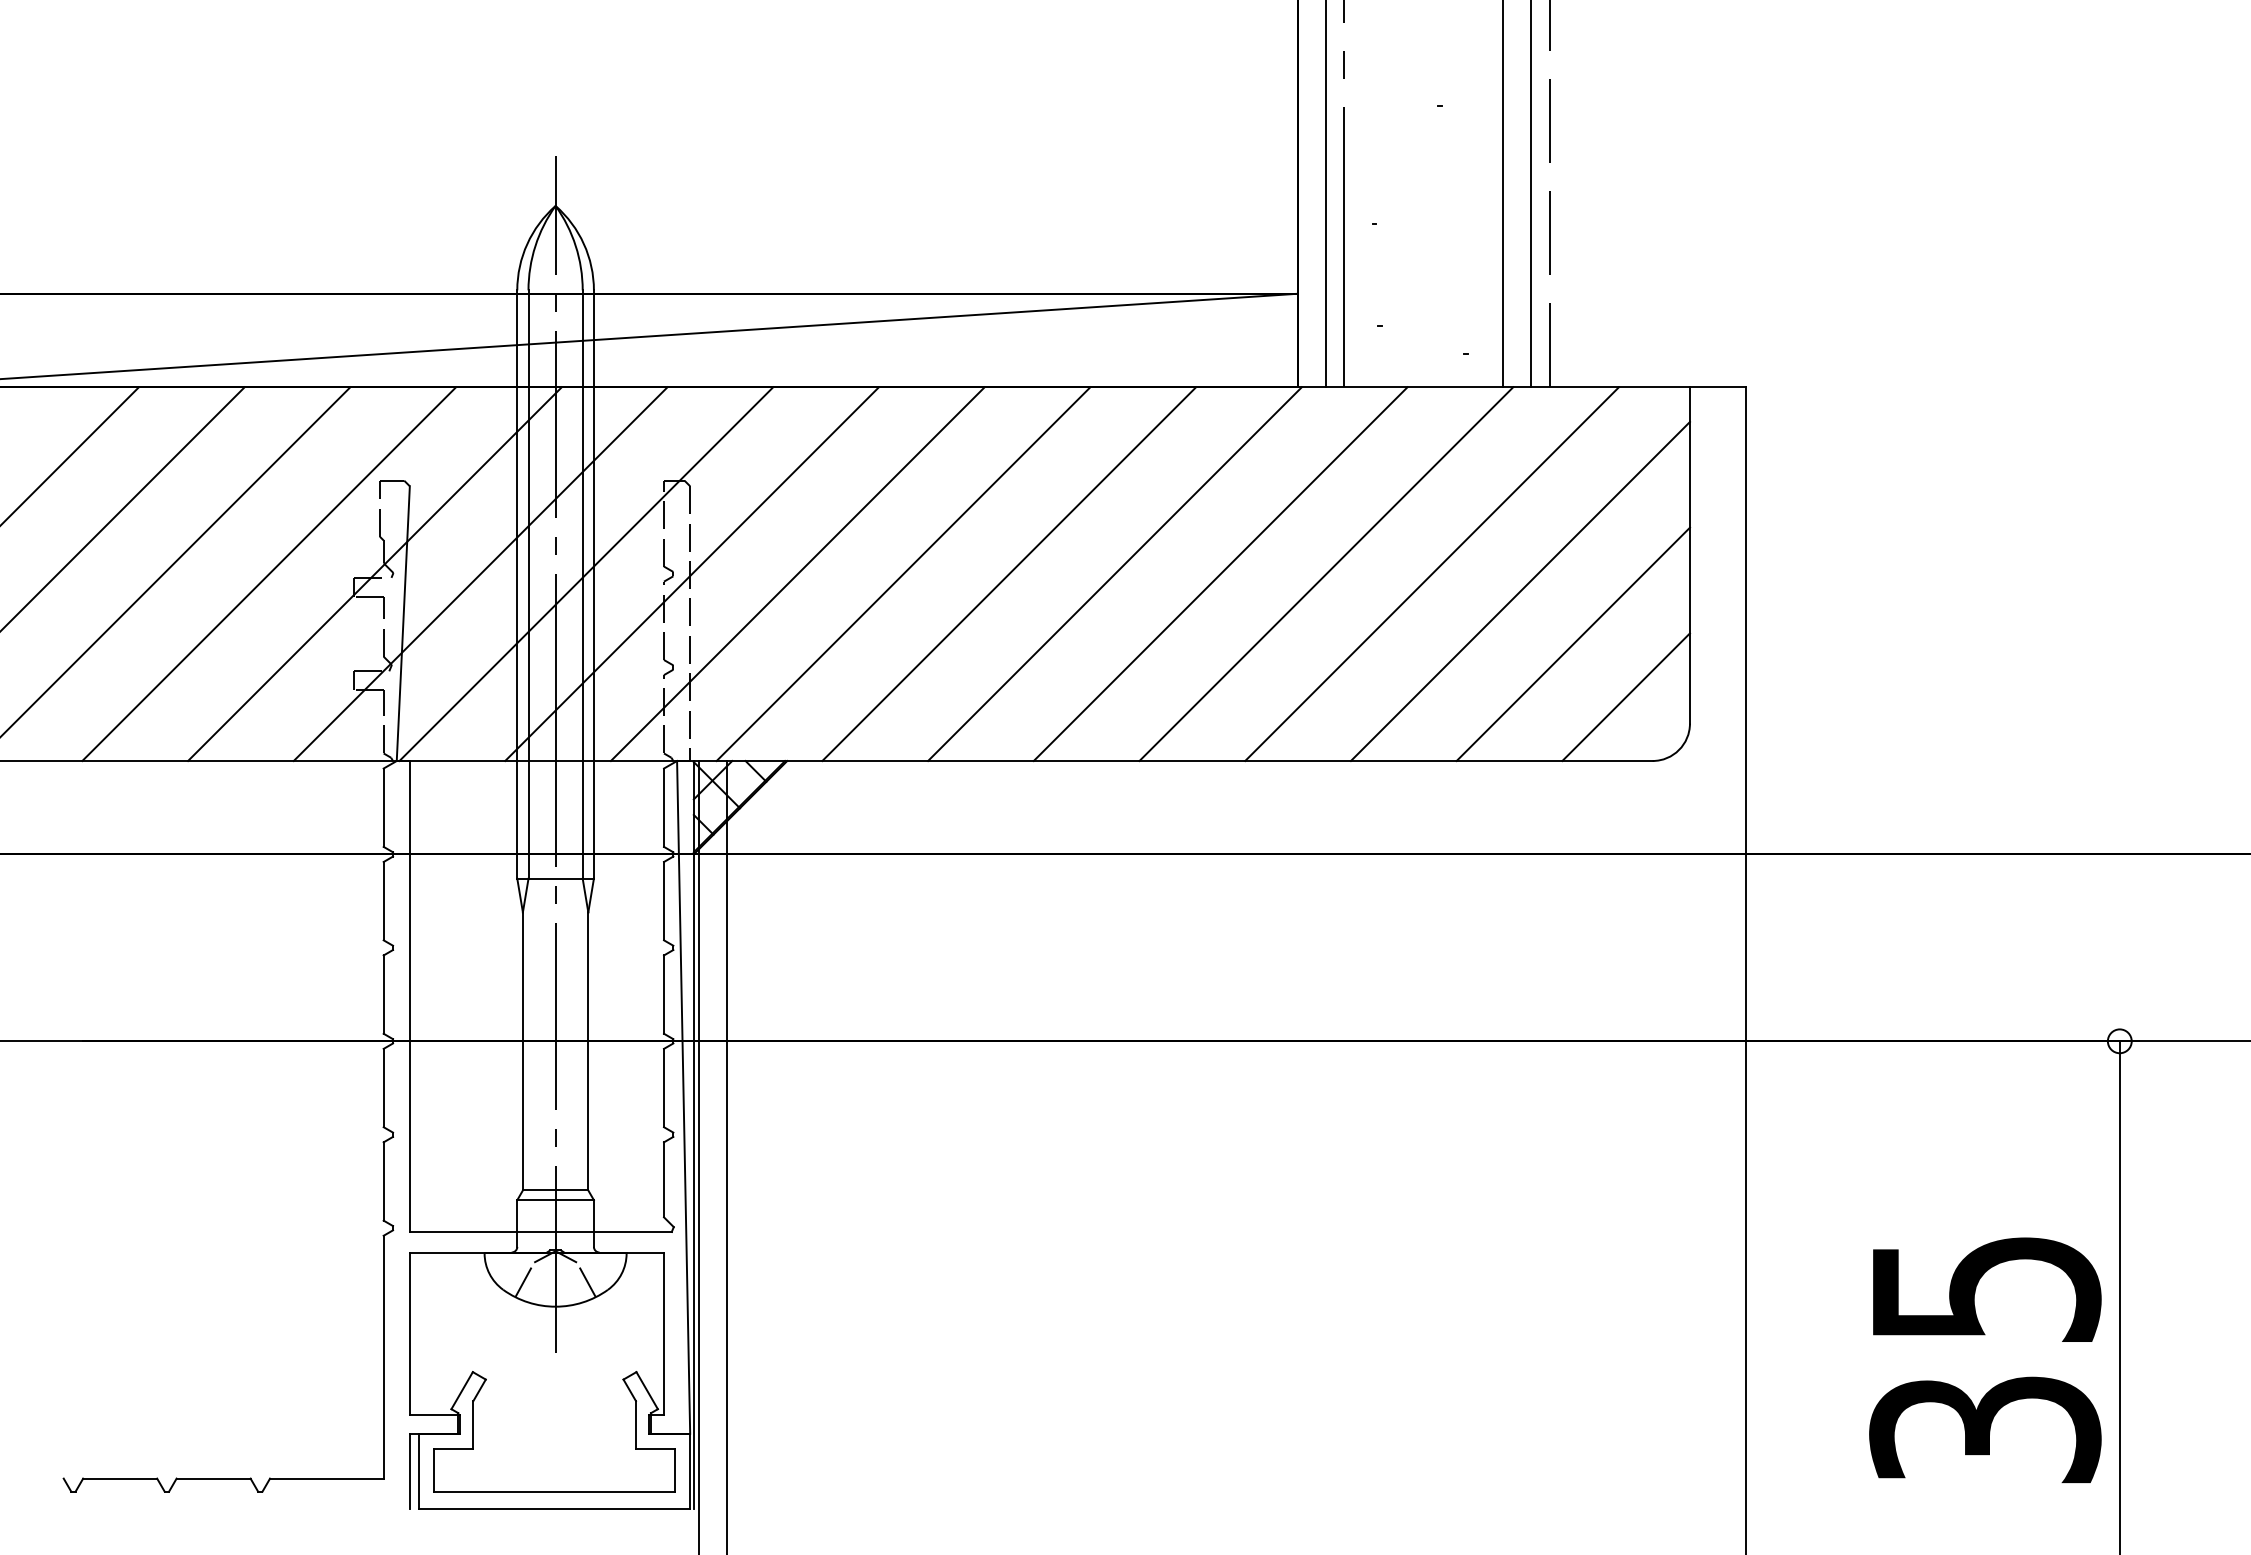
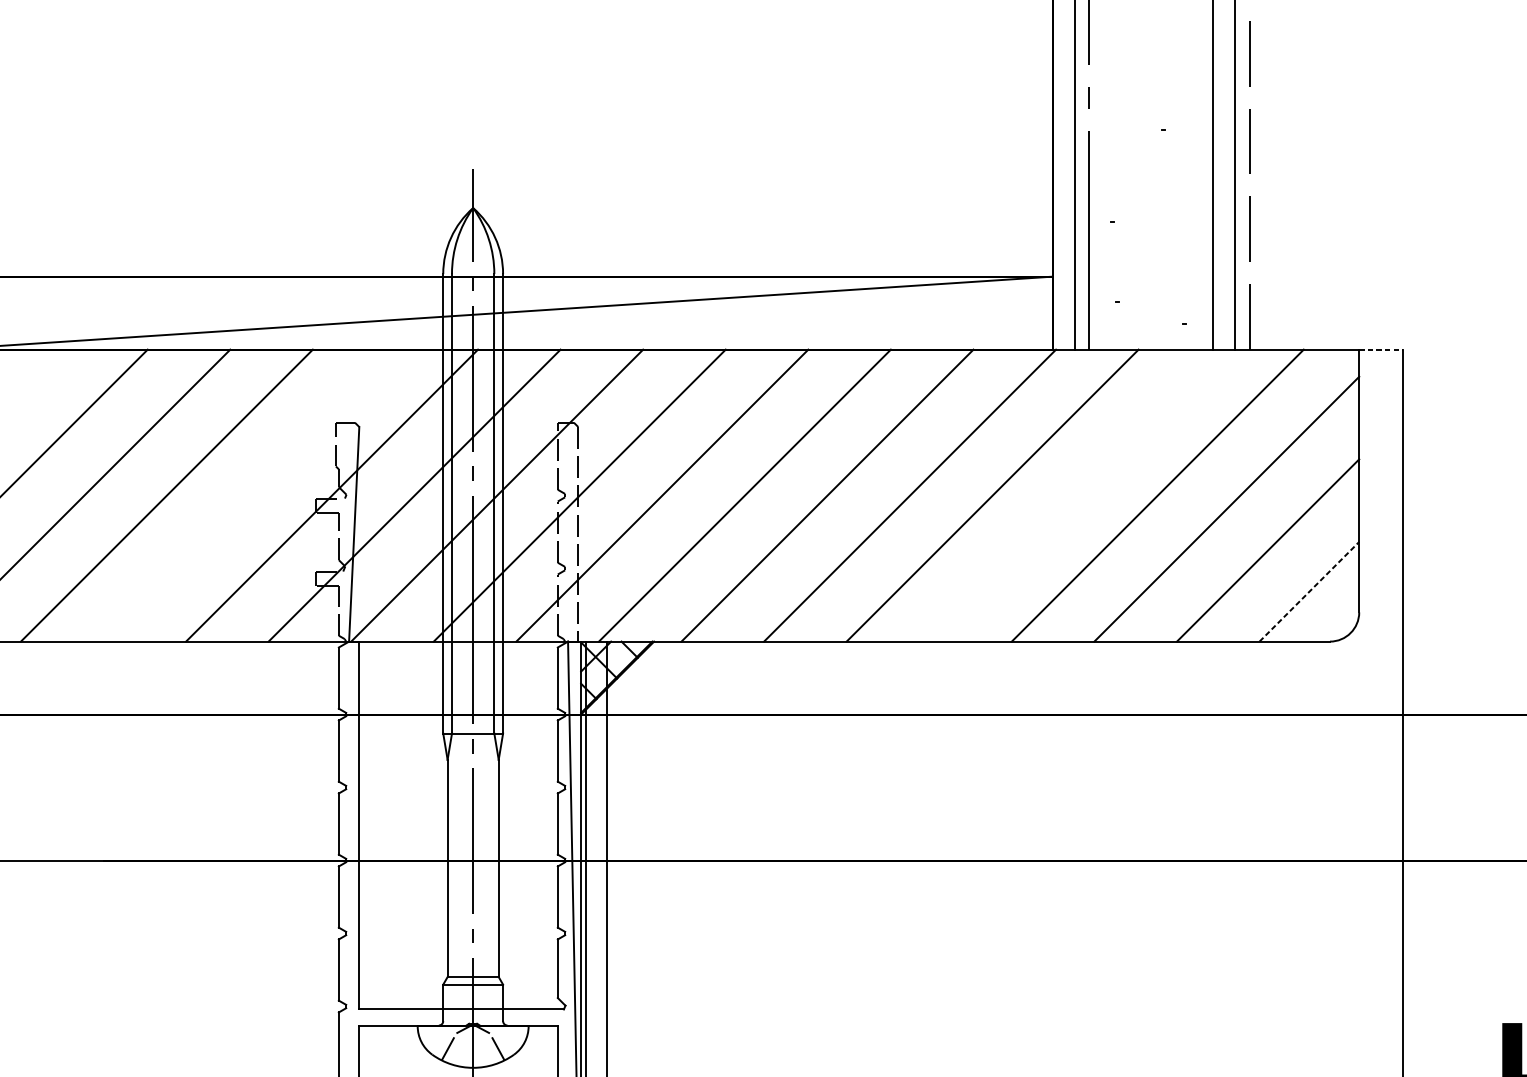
line: (1718, 387) -> (1381, 349), solid -> dashed
line: (269, 574) -> (249, 495), removed
line: (1326, 574) -> (1075, 495), removed
line: (1626, 696) -> (1309, 591), solid -> dashed

